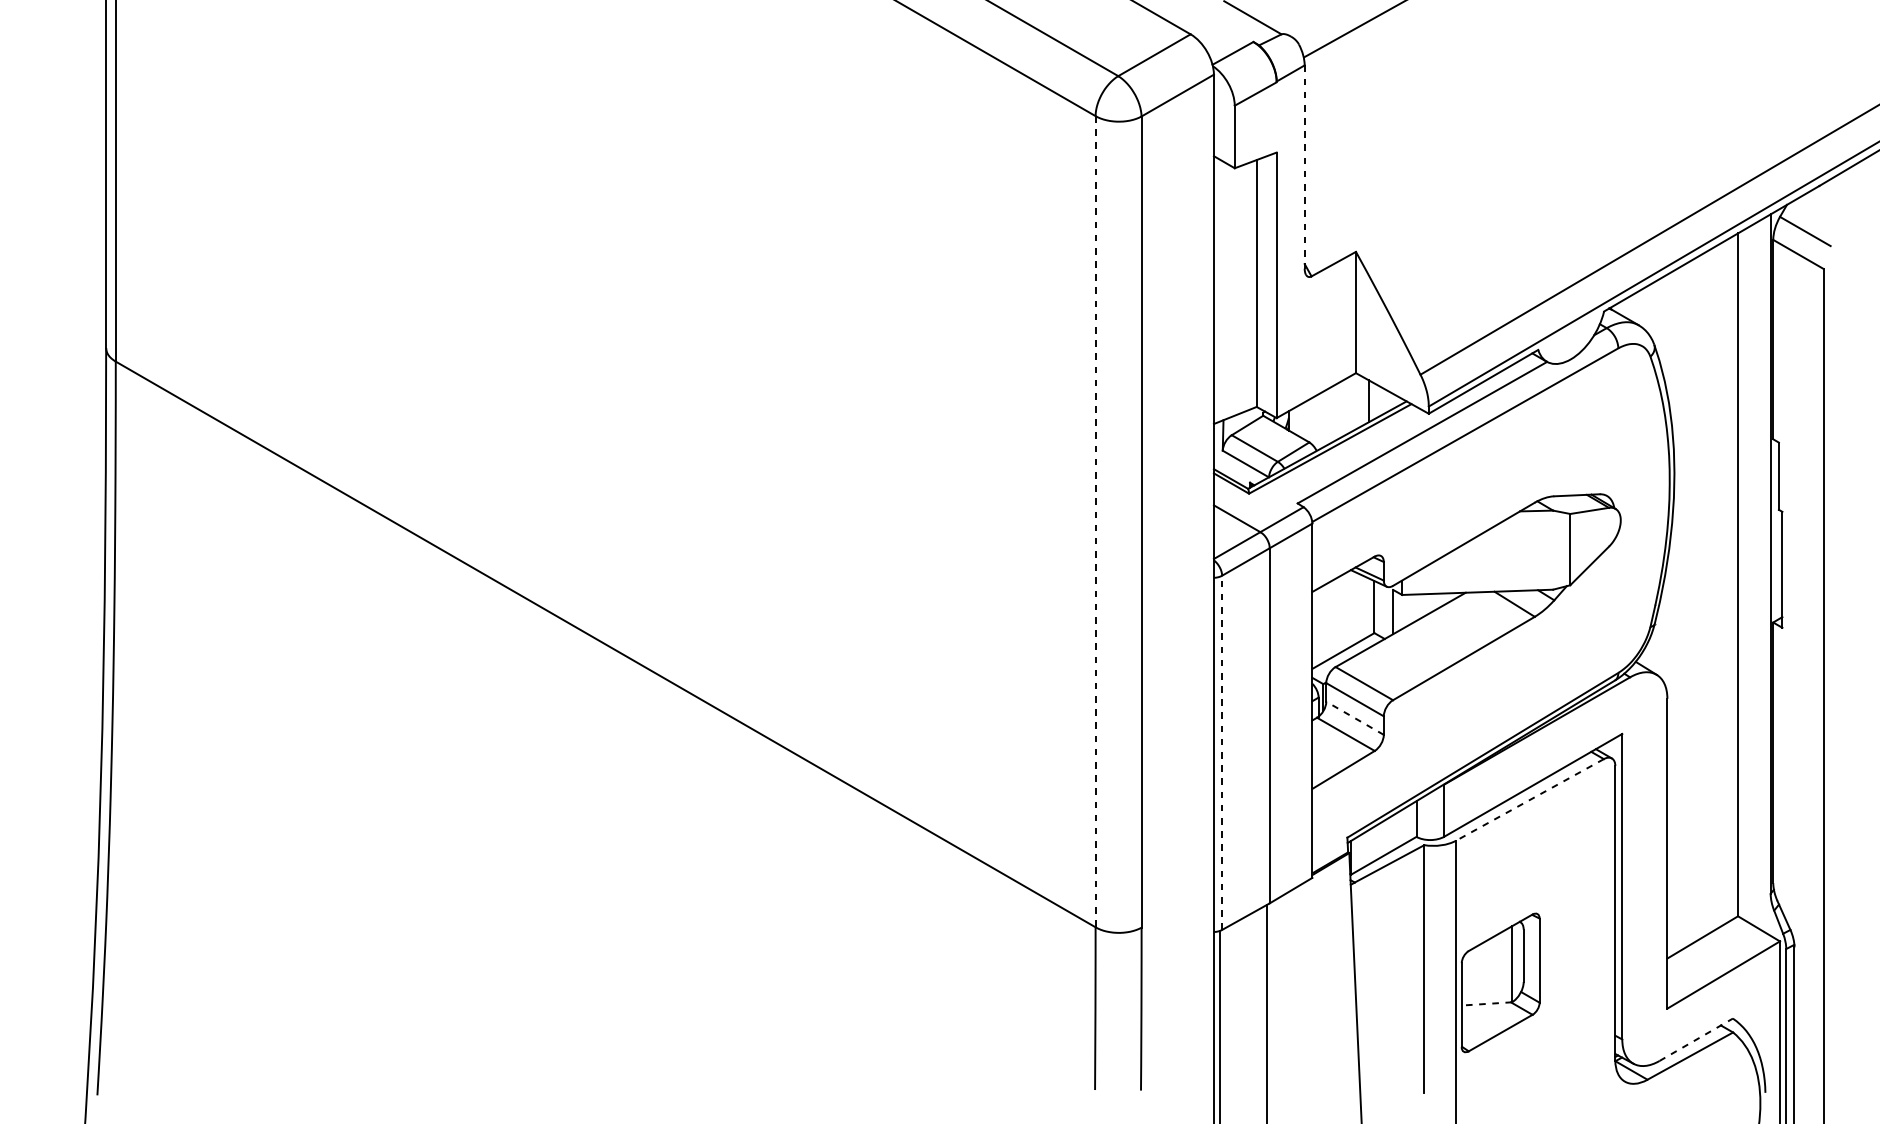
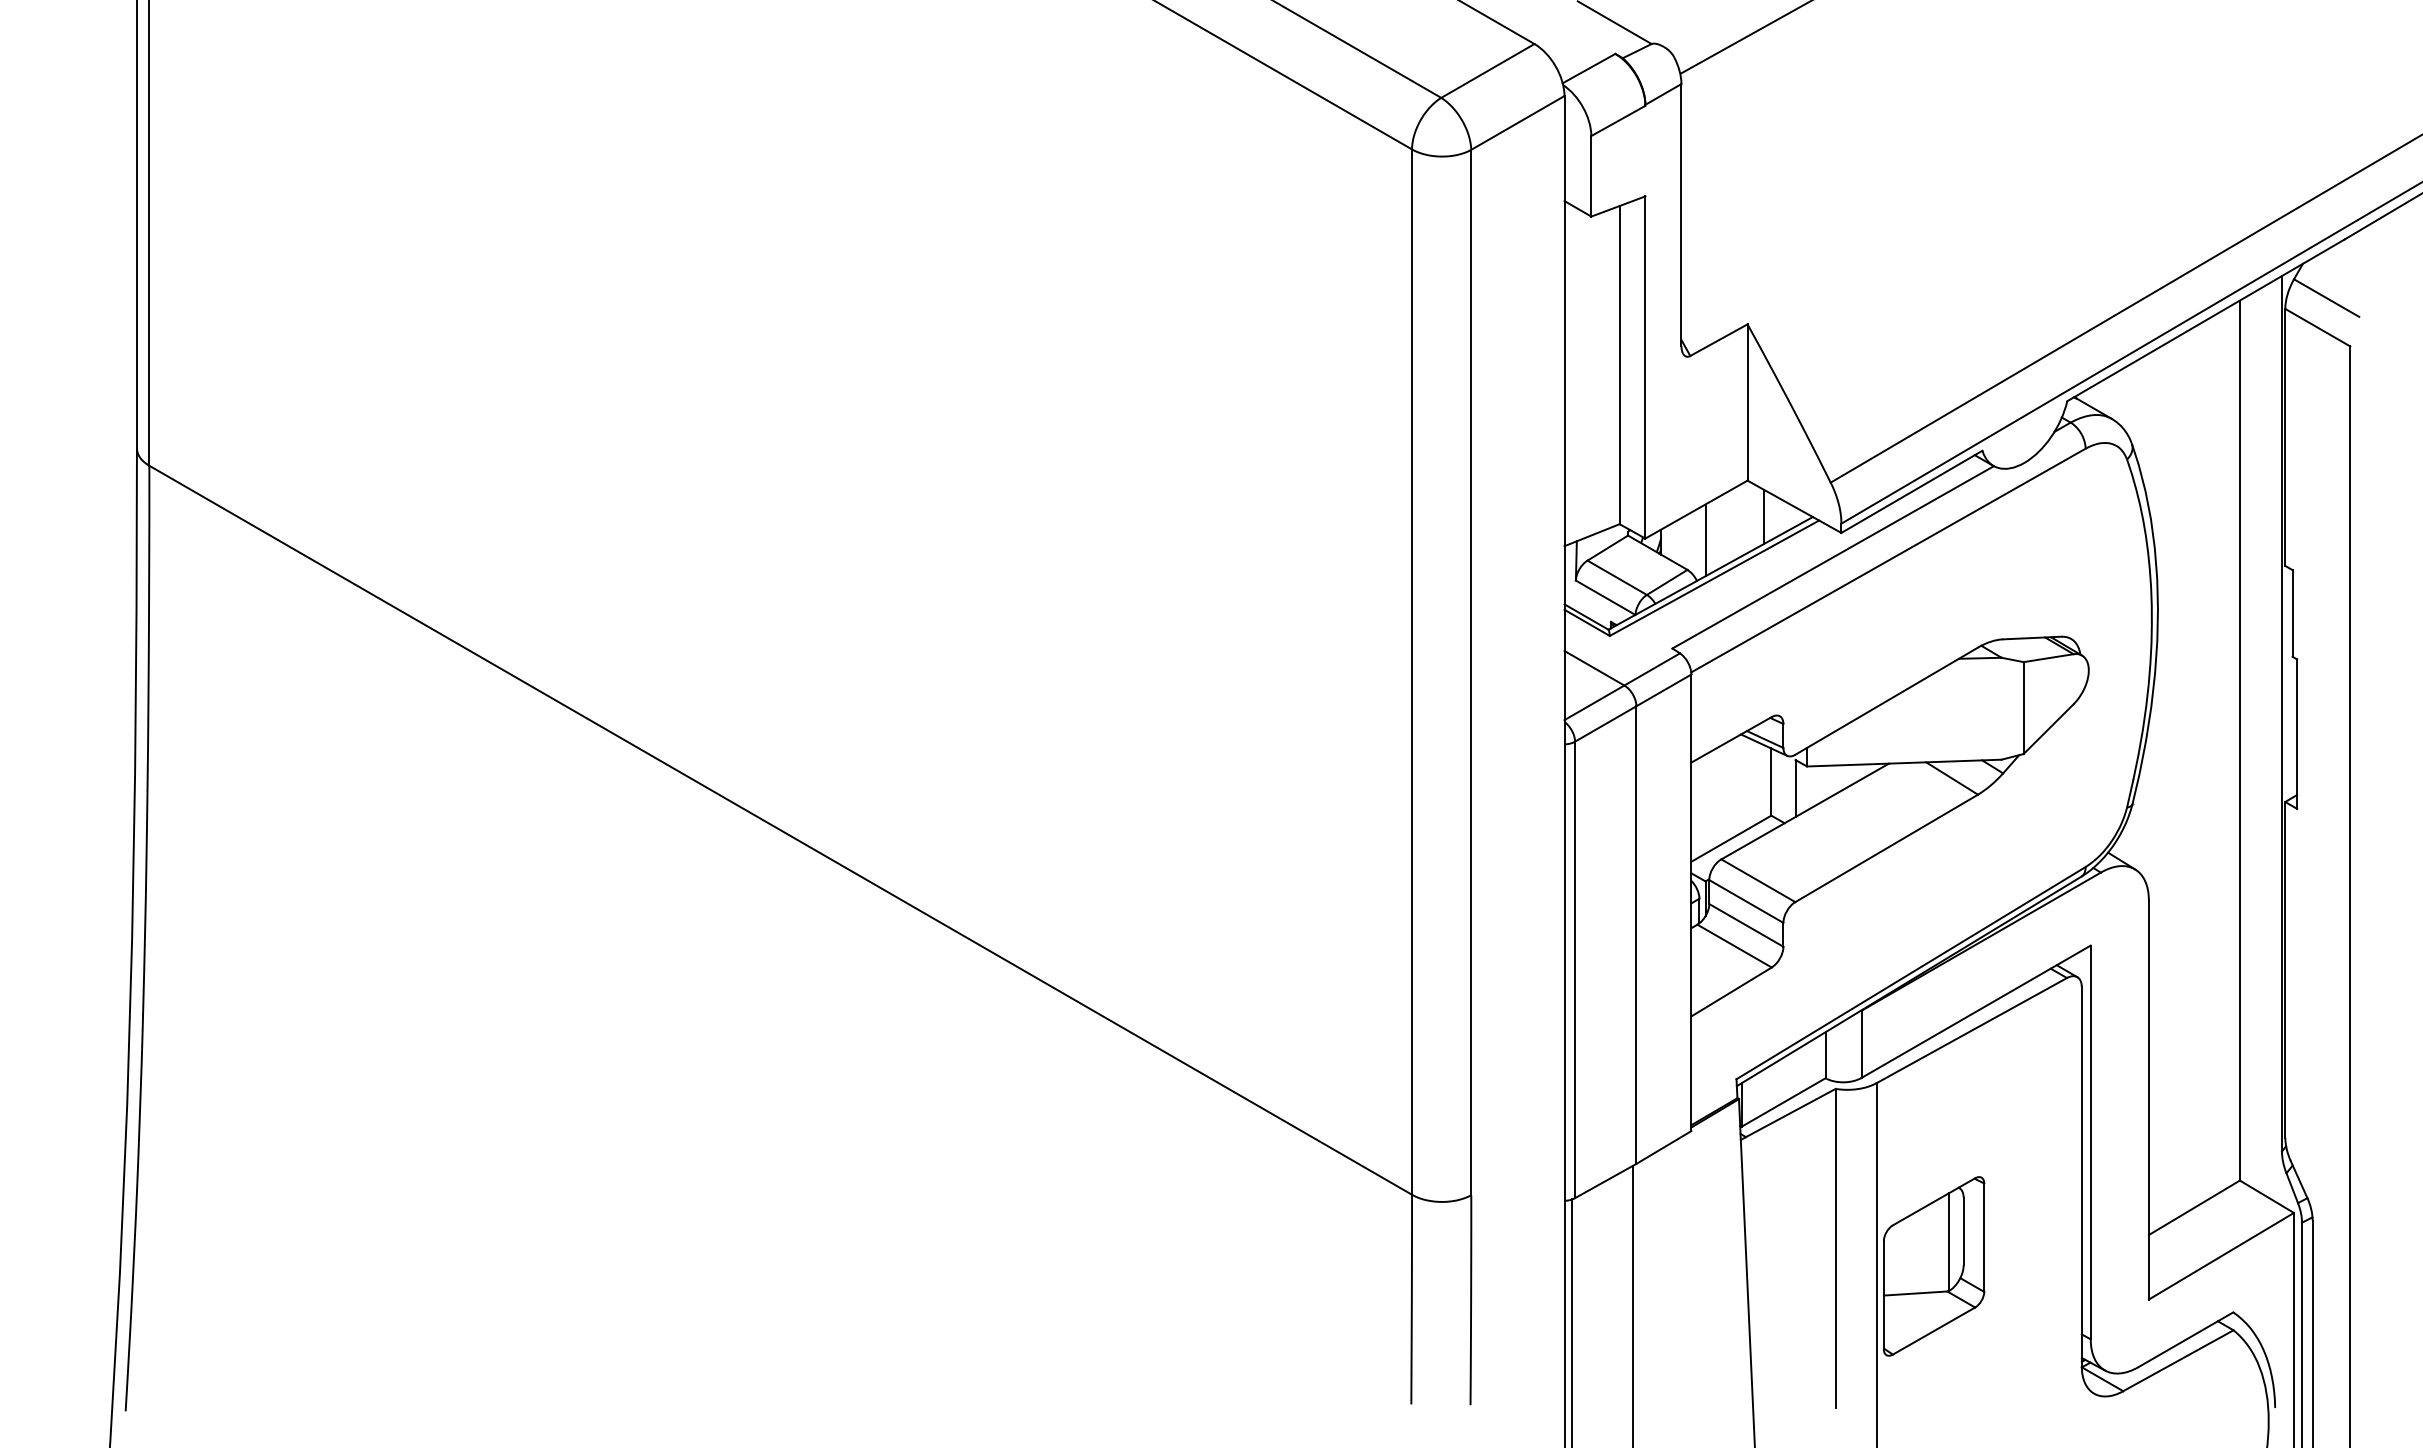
line: (1304, 167) -> (1681, 215), dashed -> solid
line: (1323, 419) -> (1705, 540), added
line: (1095, 522) -> (1412, 672), dashed -> solid
line: (1355, 718) -> (1746, 925), dashed -> solid
line: (1222, 752) -> (1575, 969), dashed -> solid
line: (1529, 799) -> (1971, 1030), dashed -> solid
line: (1486, 1003) -> (1915, 1293), dashed -> solid
line: (1696, 1039) -> (2186, 1339), dashed -> solid

